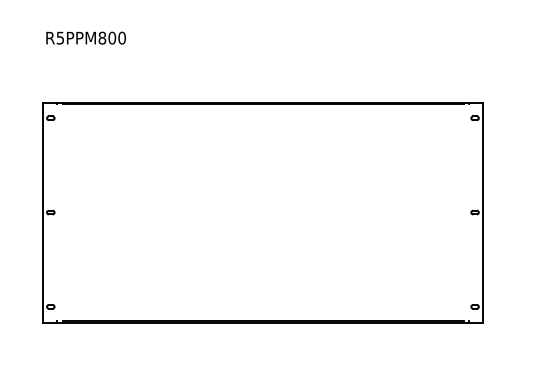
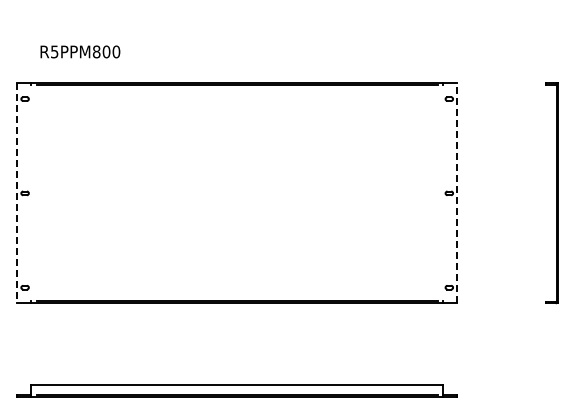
text: (86, 37) -> (80, 51), moved
line: (43, 212) -> (17, 193), solid -> dashed
line: (483, 212) -> (457, 193), solid -> dashed

